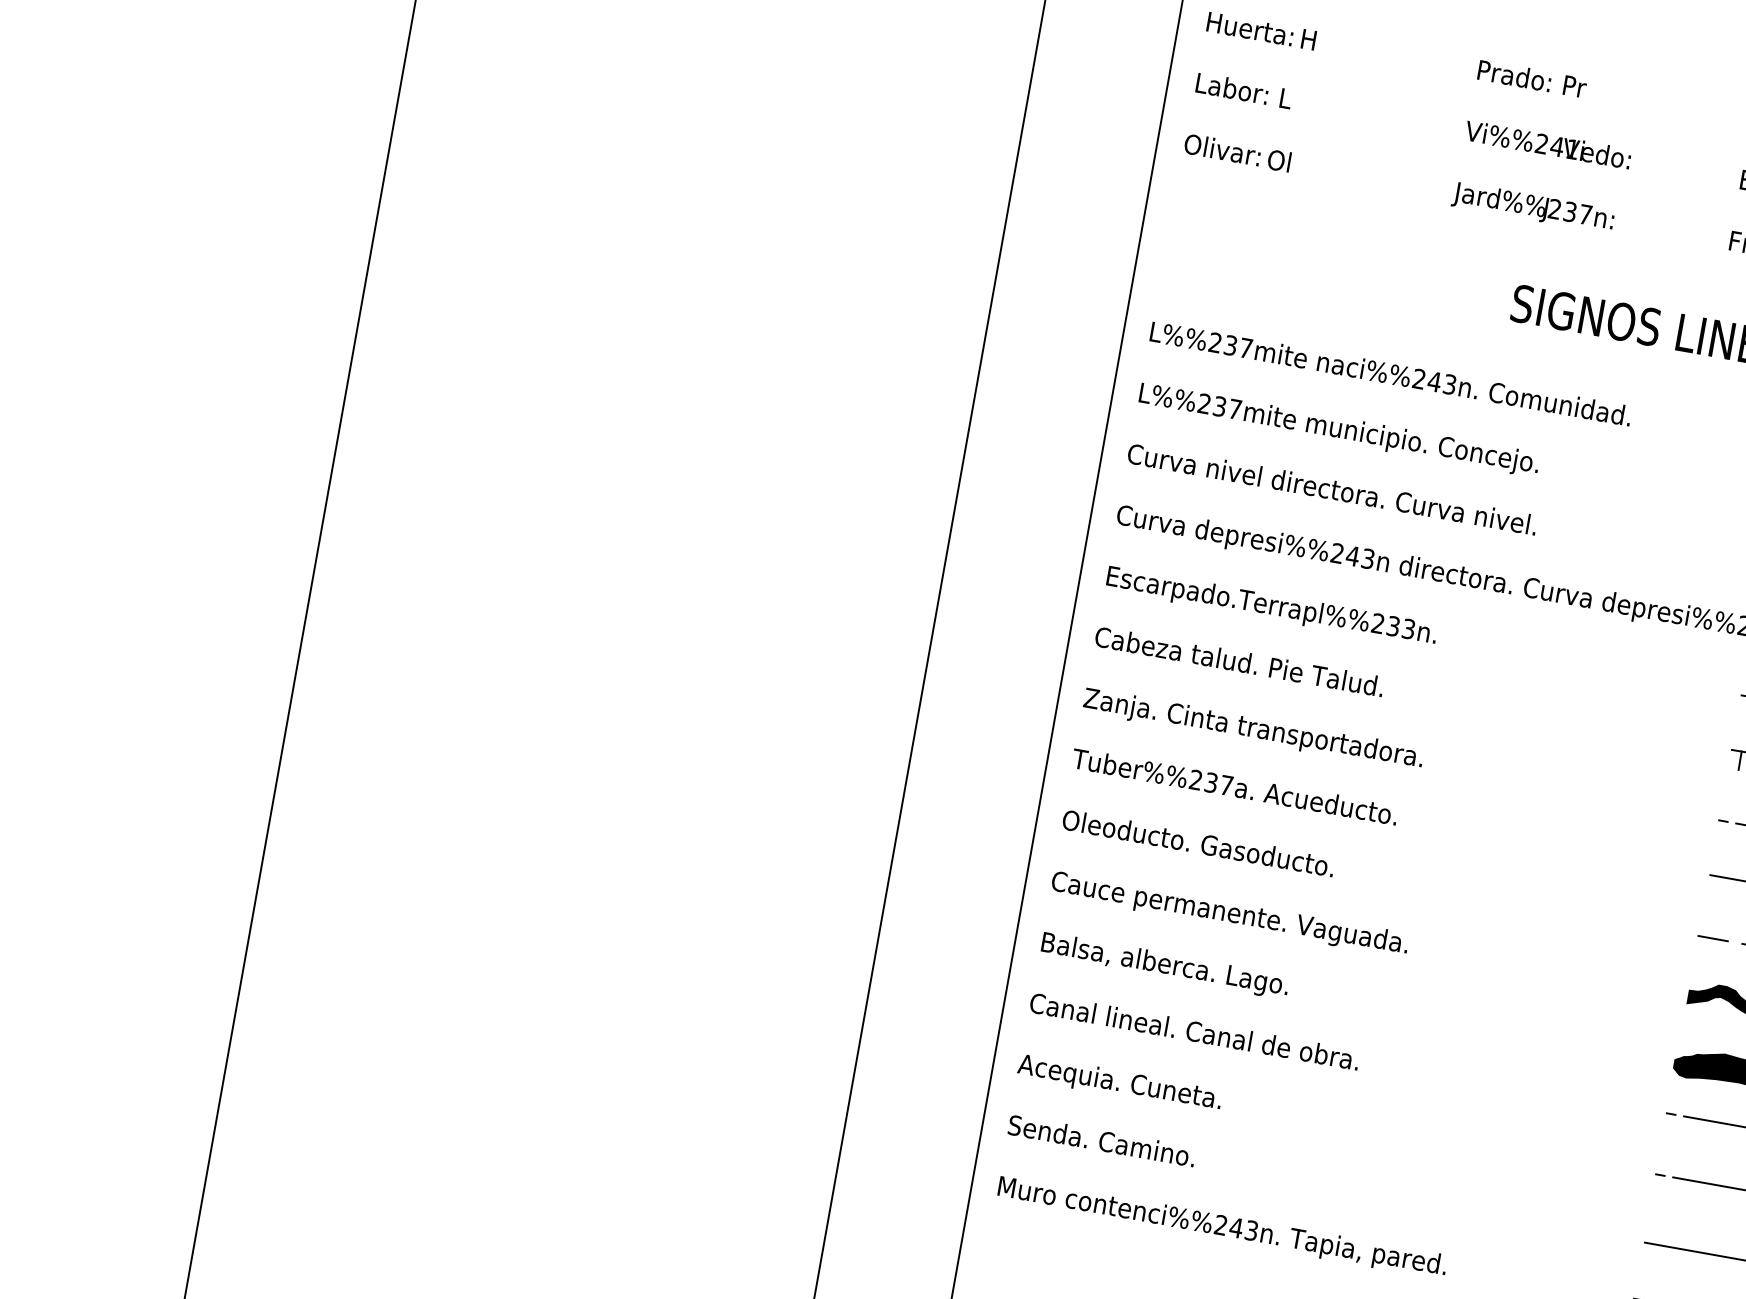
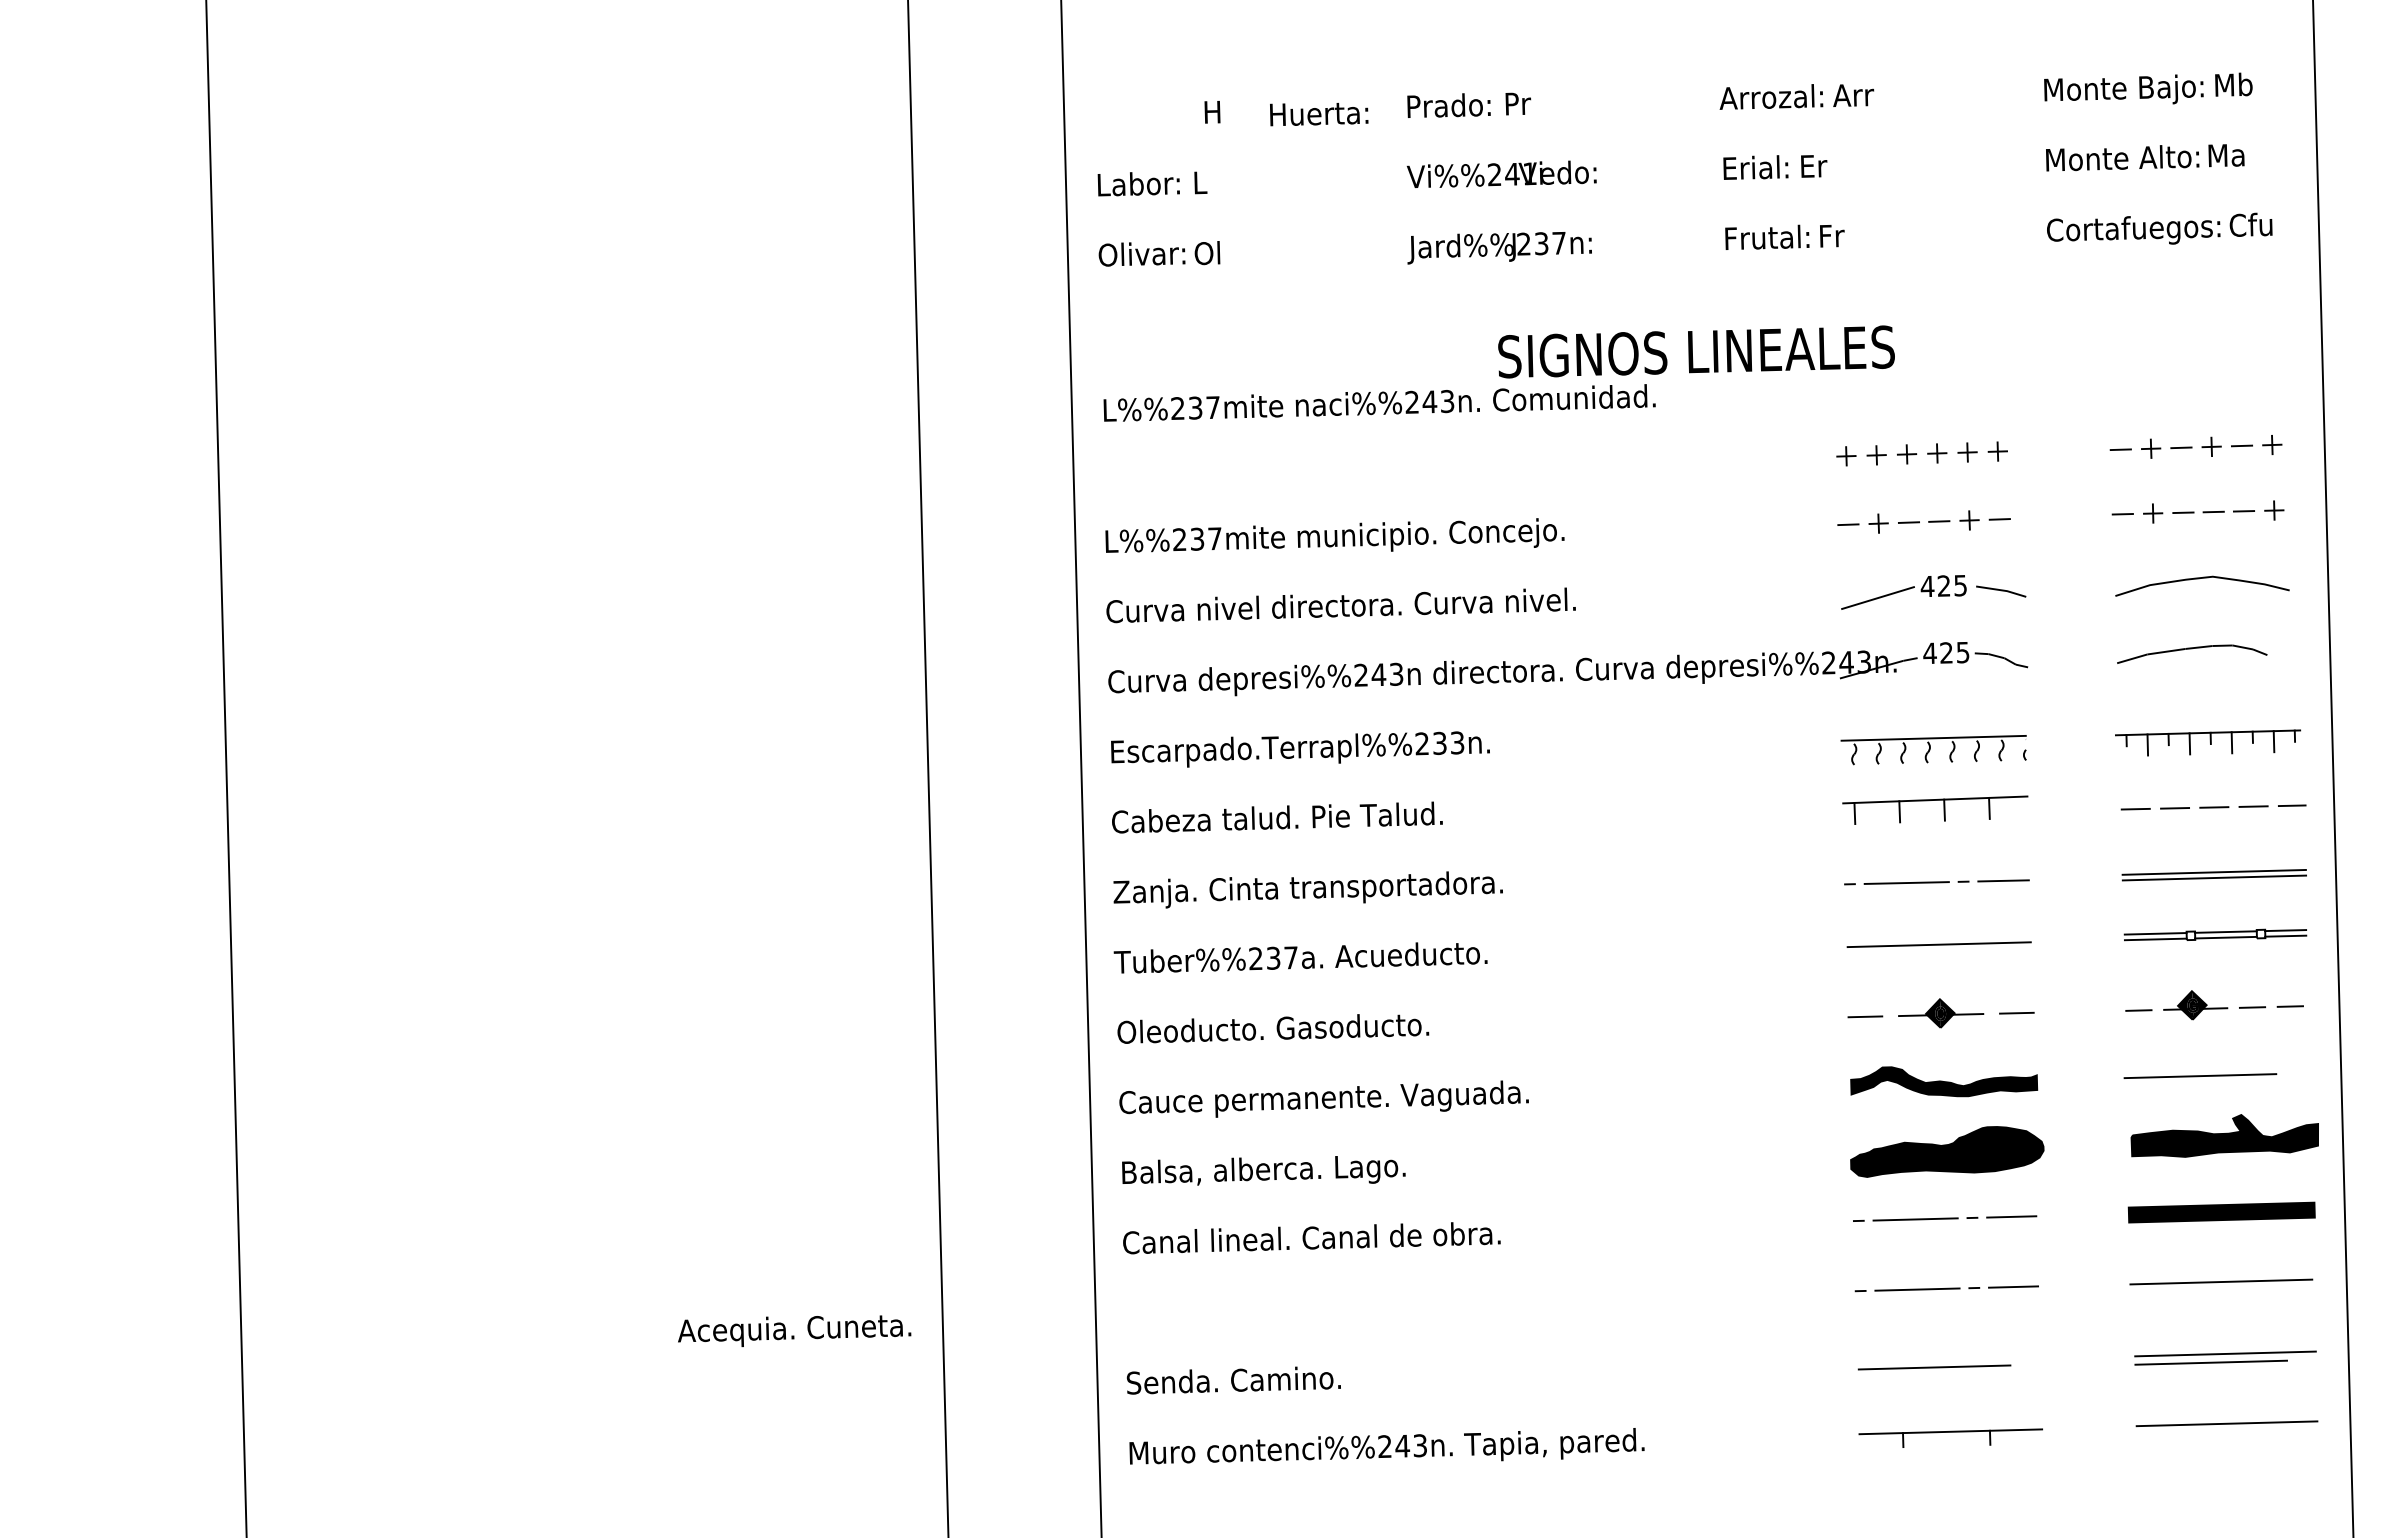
text: (1250, 29) -> (1319, 114), moved
text: (1390, 373) -> (1379, 402), moved
text: (1119, 1084) -> (794, 1331), moved

